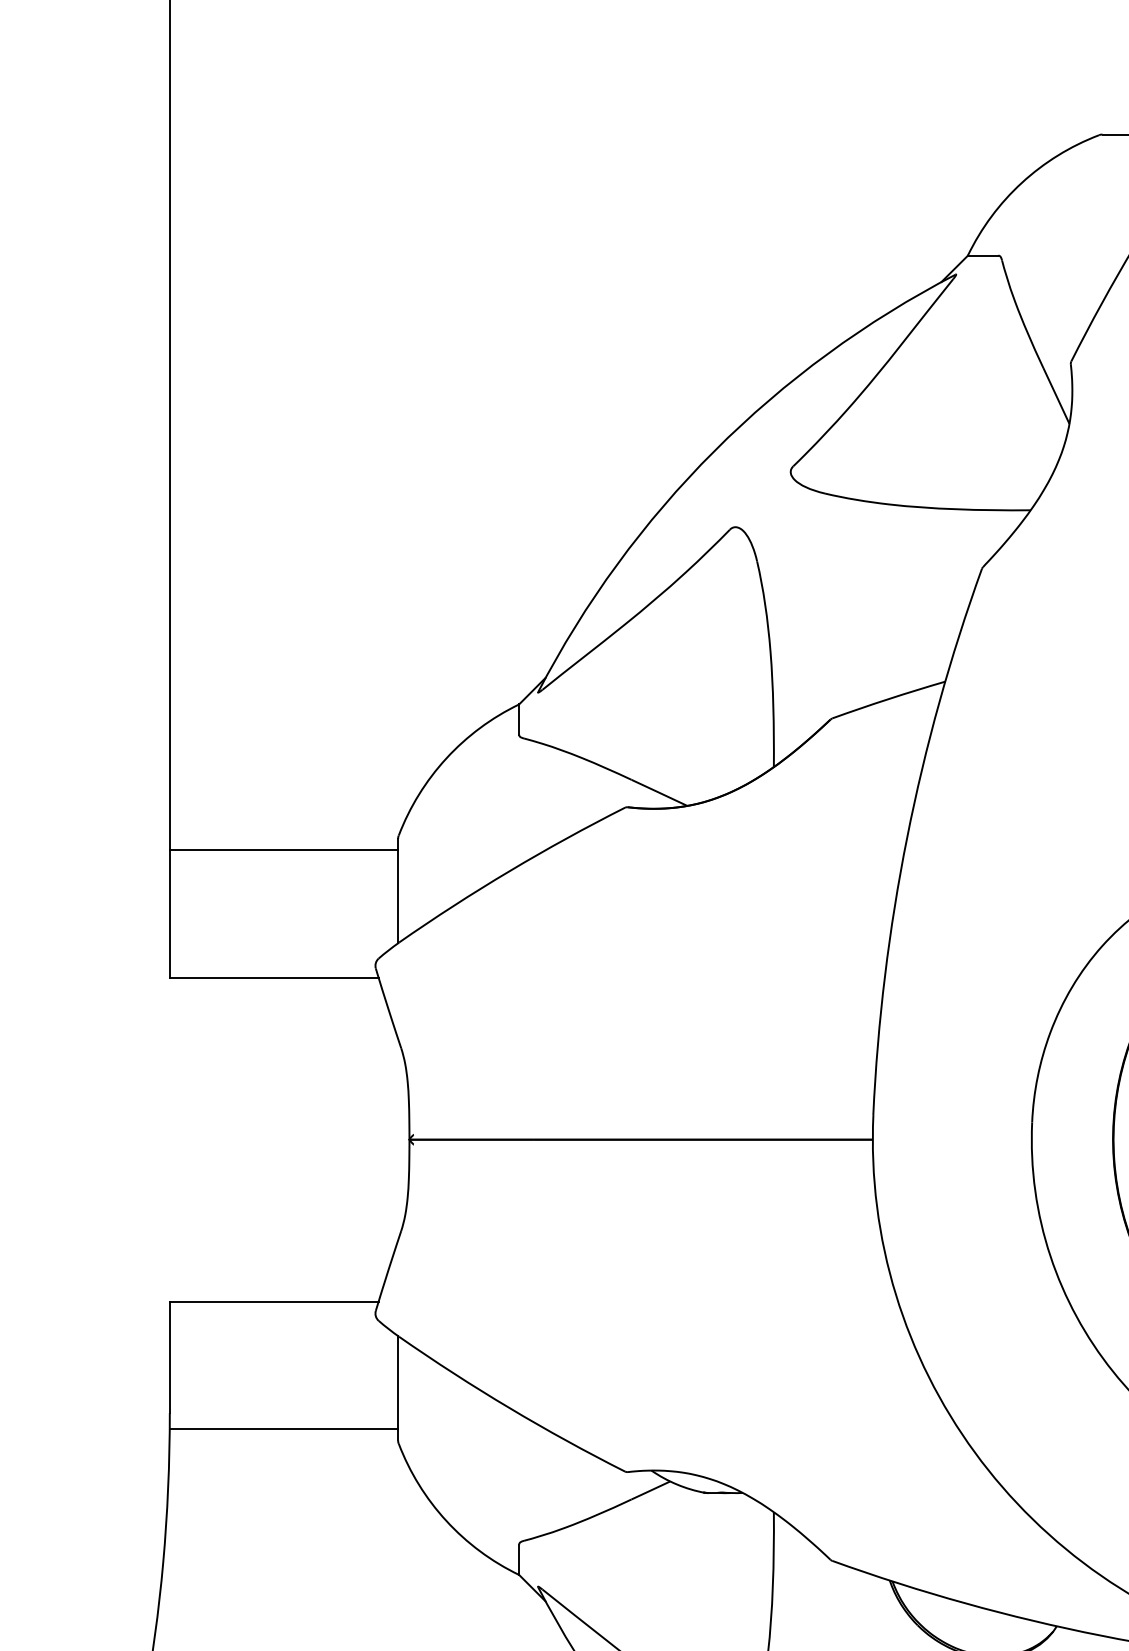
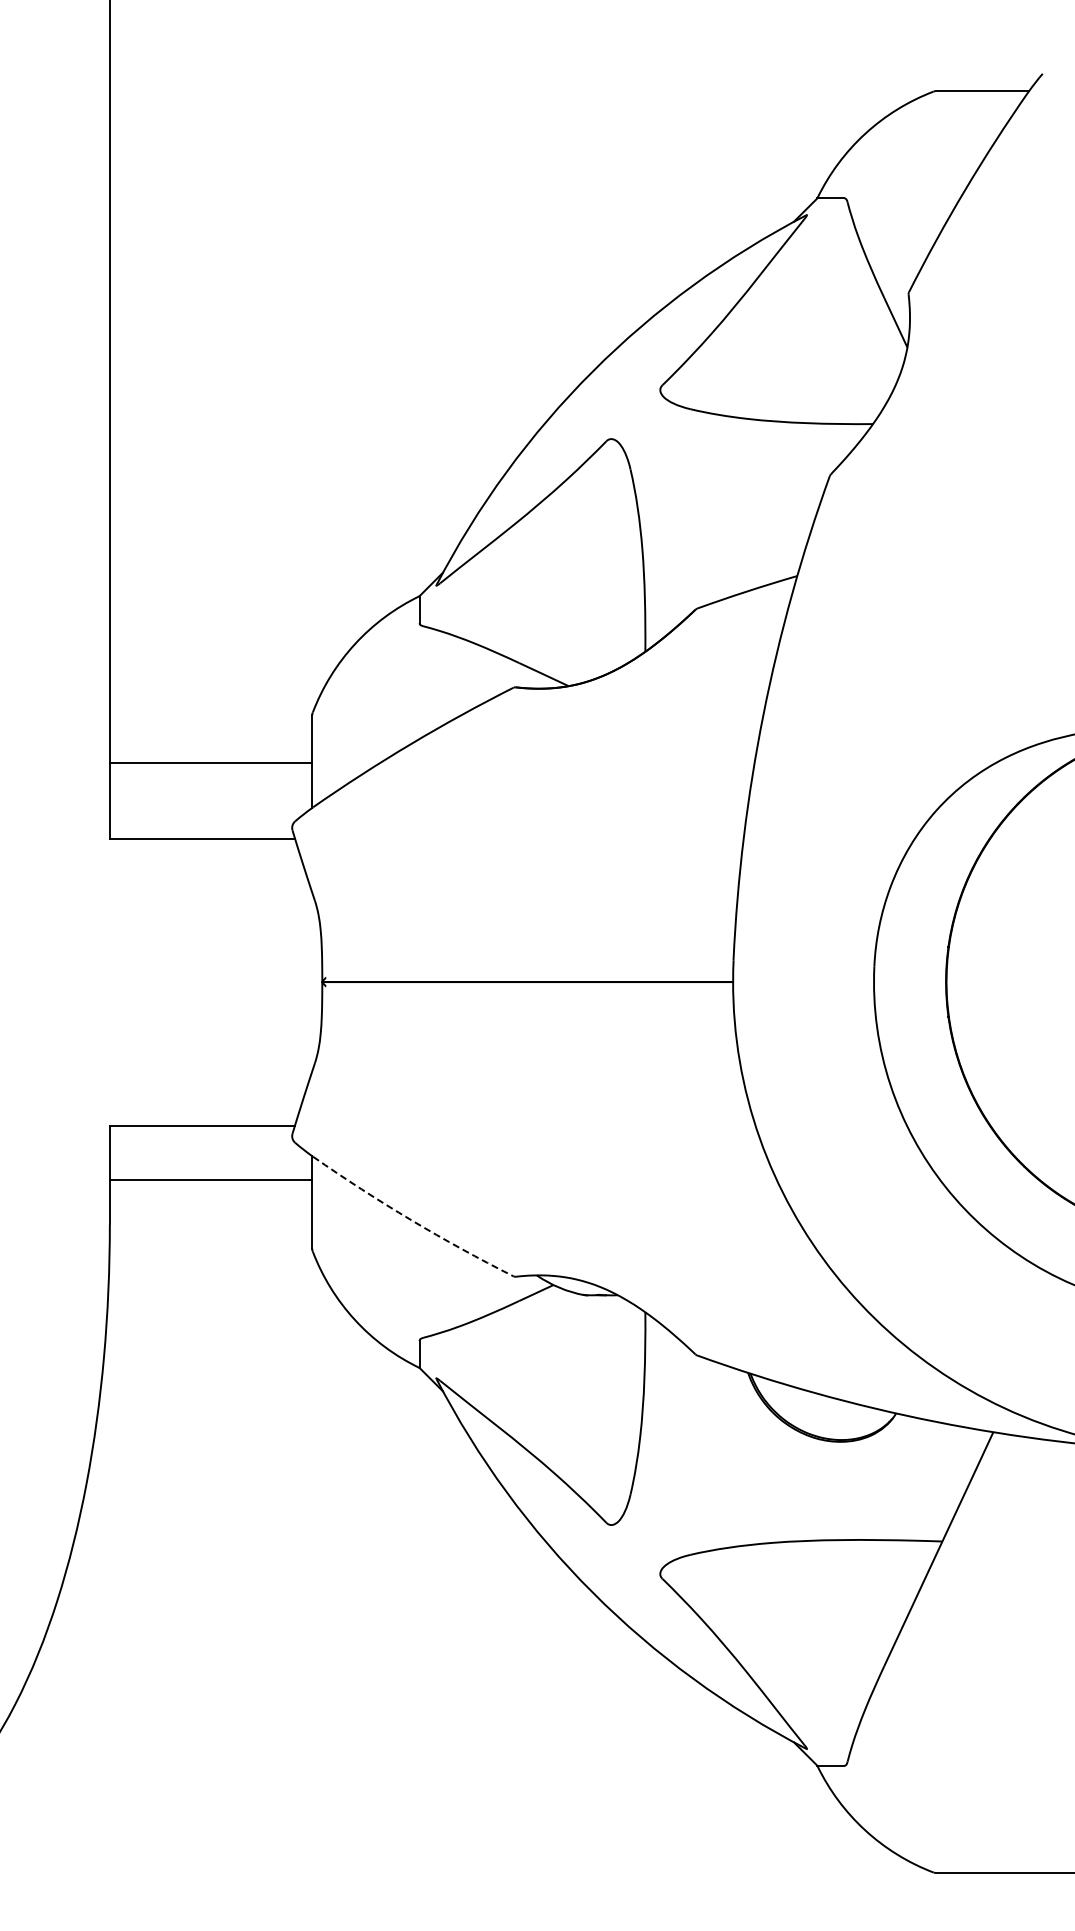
line: (283, 850) -> (210, 763), moved
arc: (510, 1408) -> (411, 1220), solid -> dashed
line: (283, 1428) -> (210, 1179), moved

